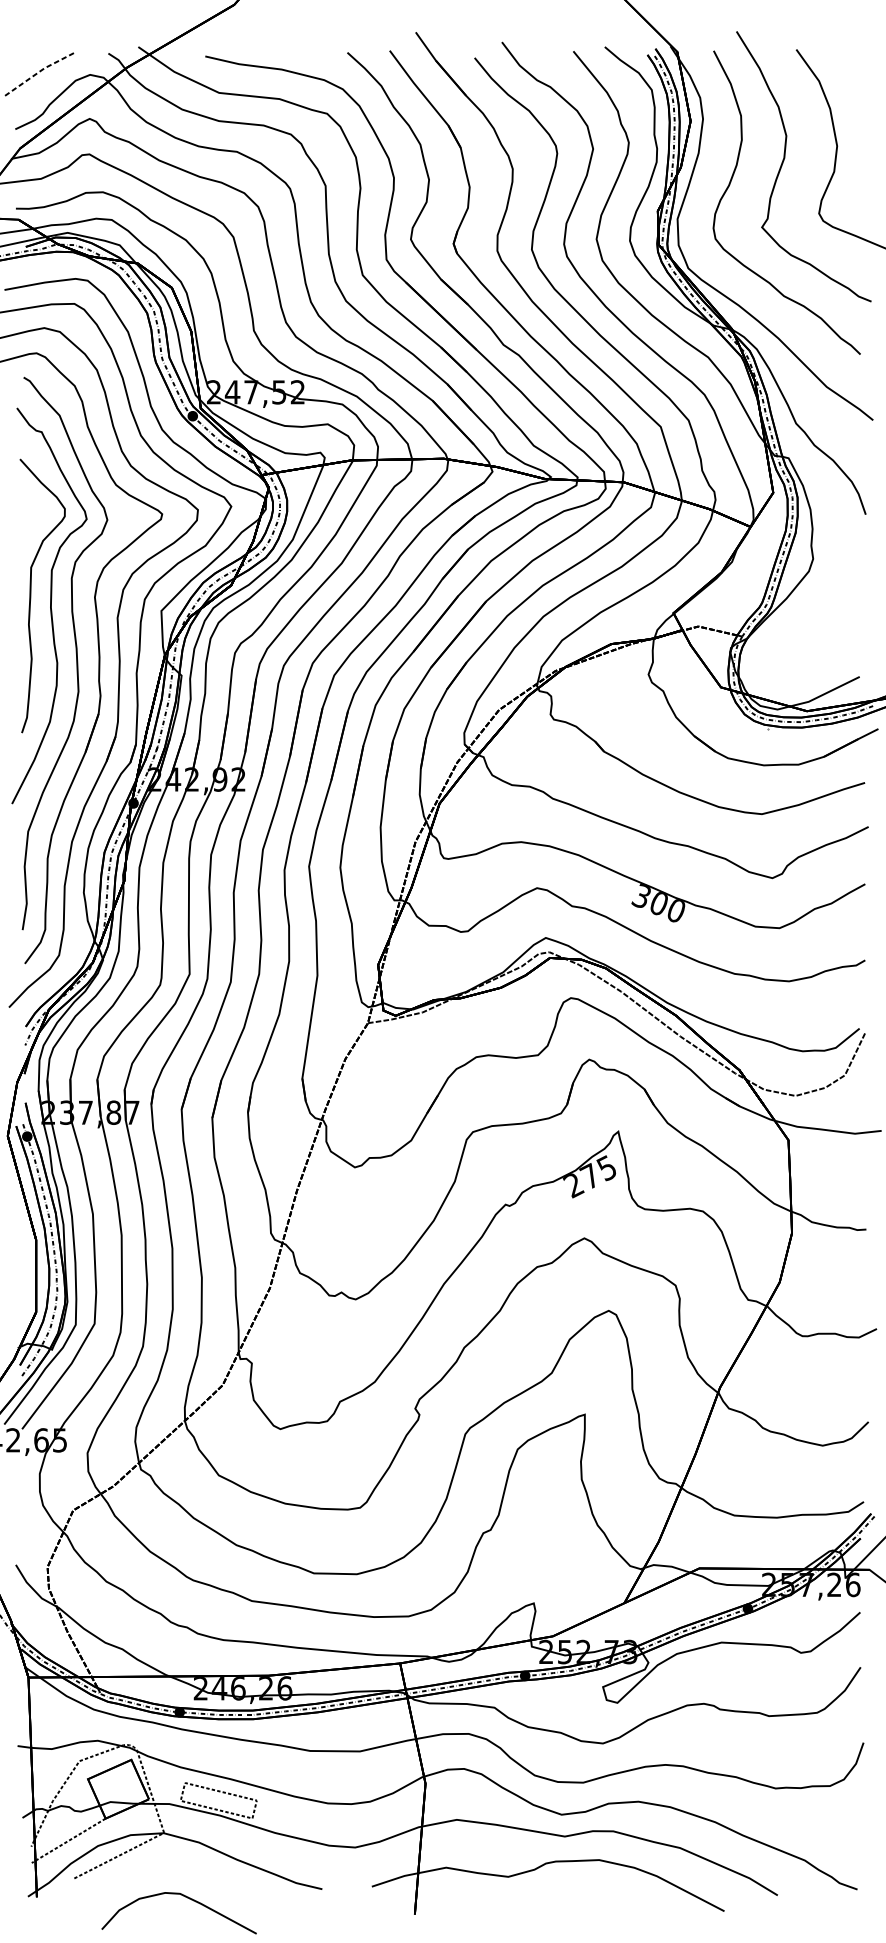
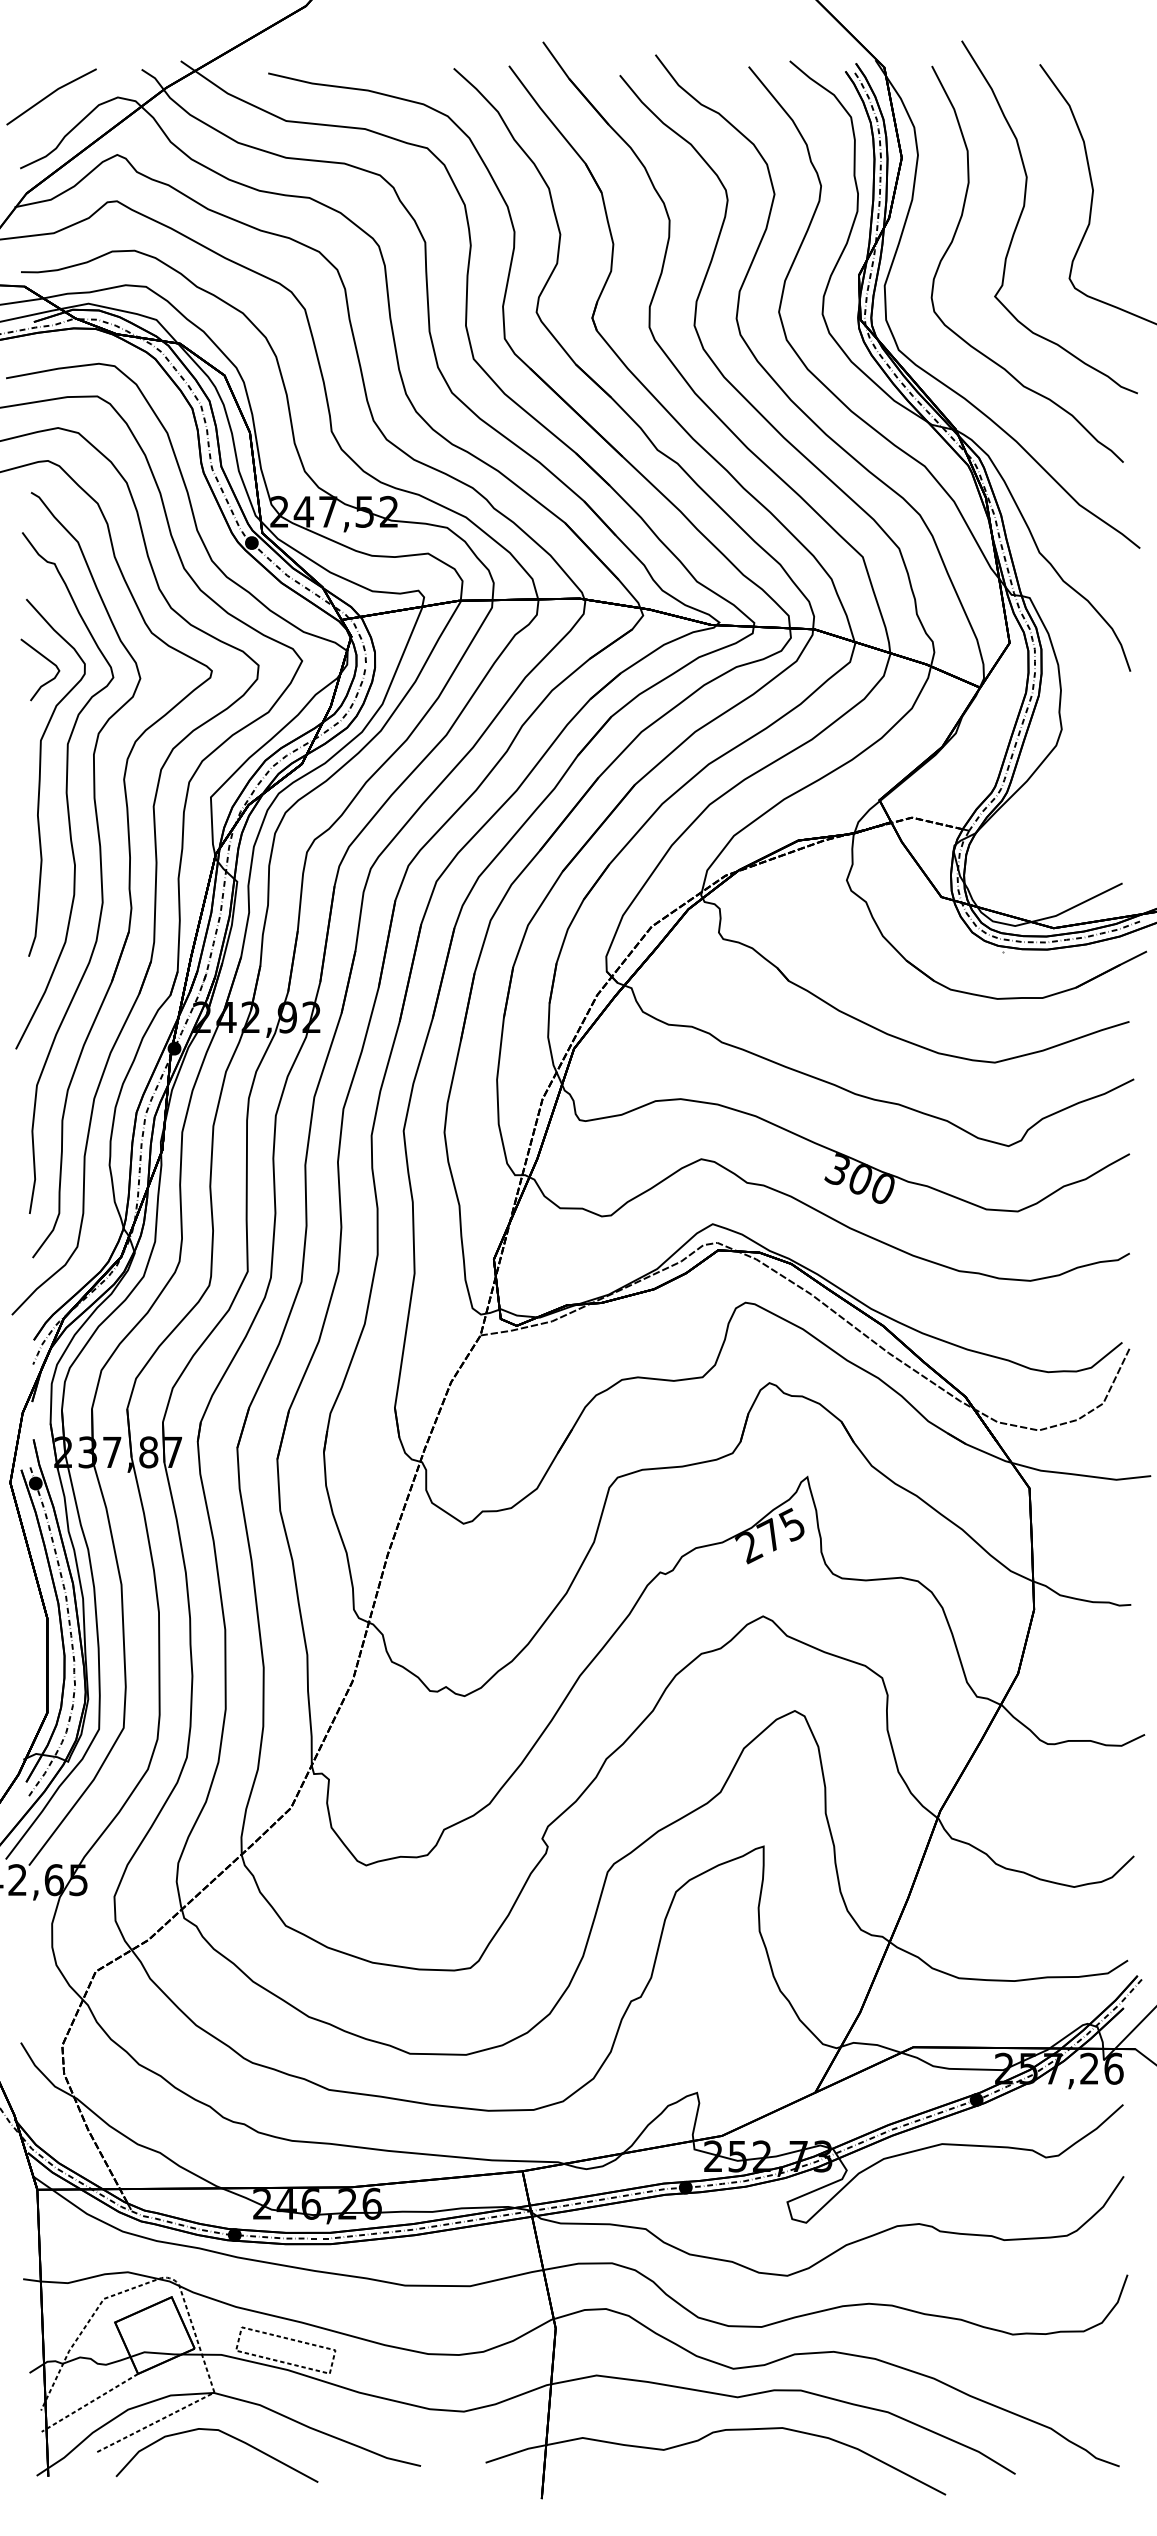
line: (38, 72) -> (50, 94), dashed -> solid
curve: (37, 506) -> (48, 661), added
curve: (183, 1896) -> (222, 2433), moved

